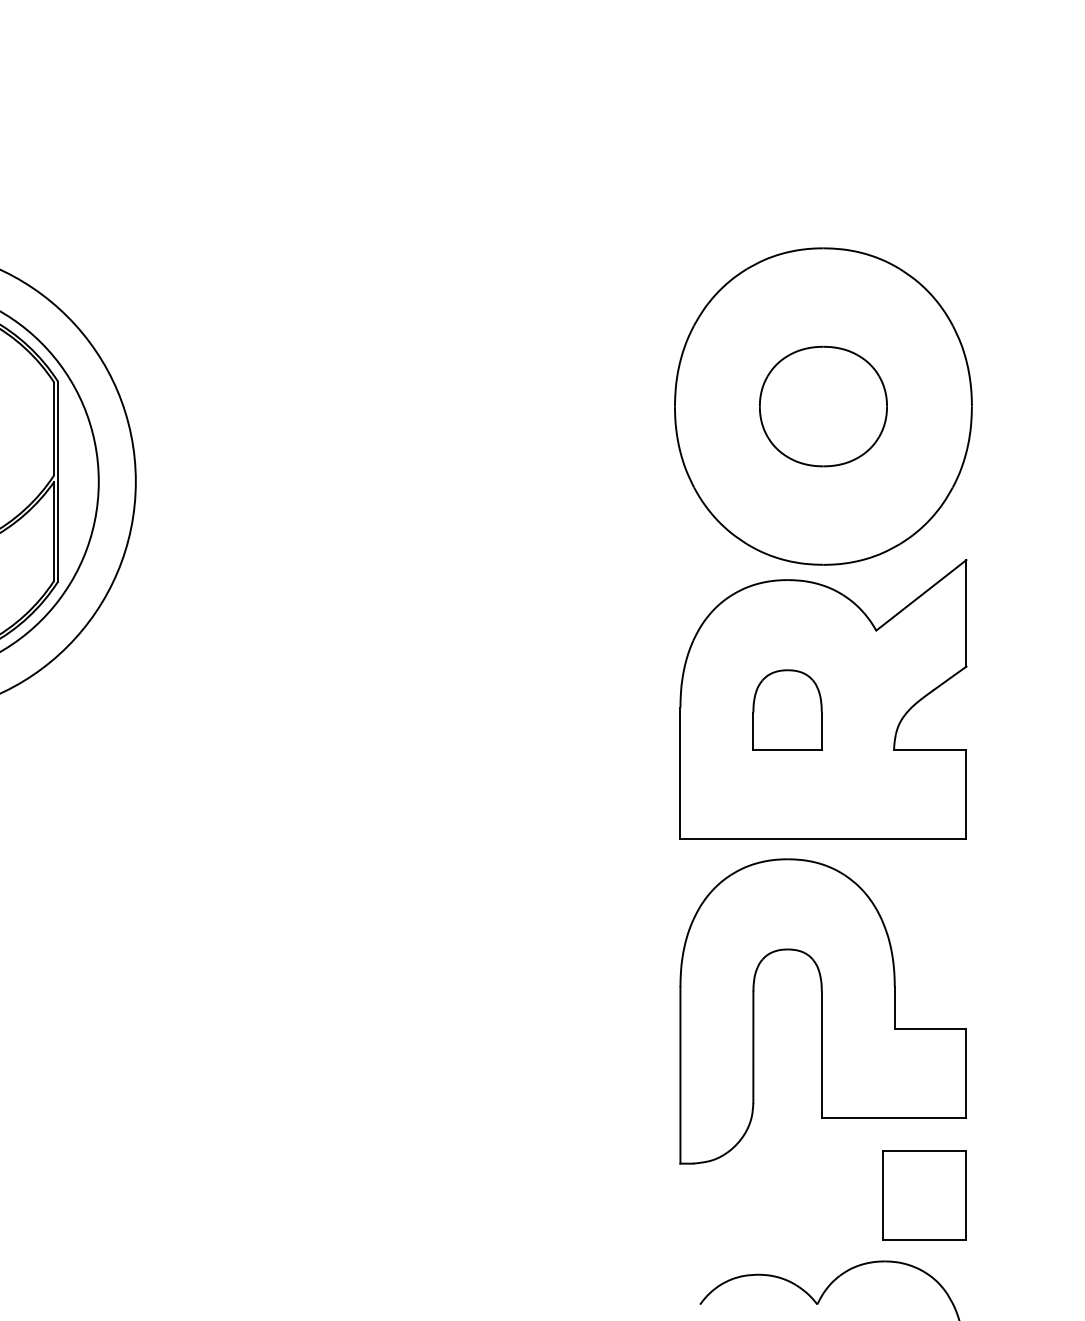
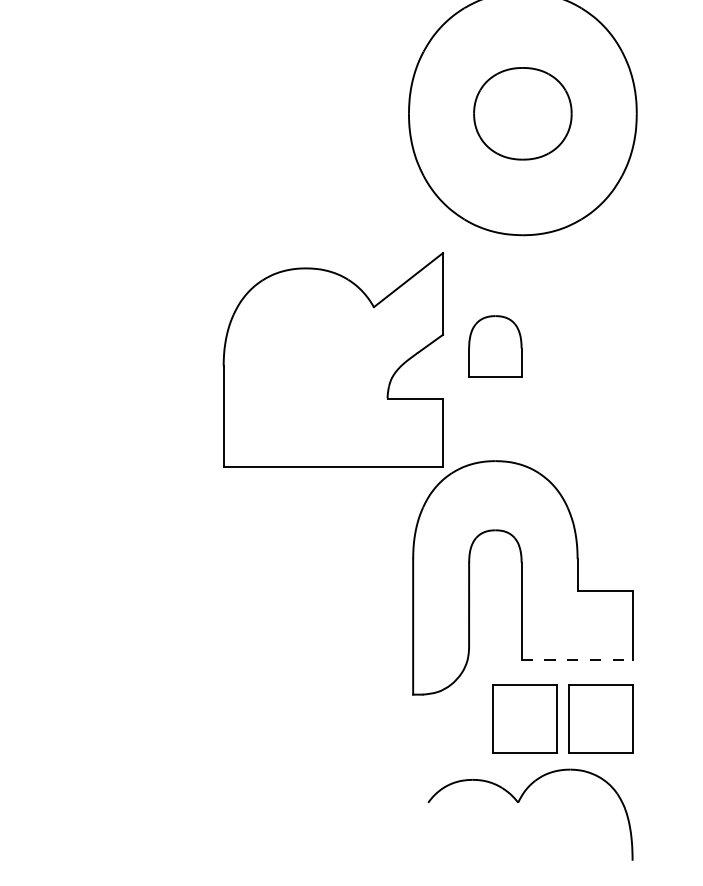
part: (823, 699) -> (333, 360), moved
line: (894, 1118) -> (577, 659), solid -> dashed
part: (825, 1195) -> (524, 719), added

